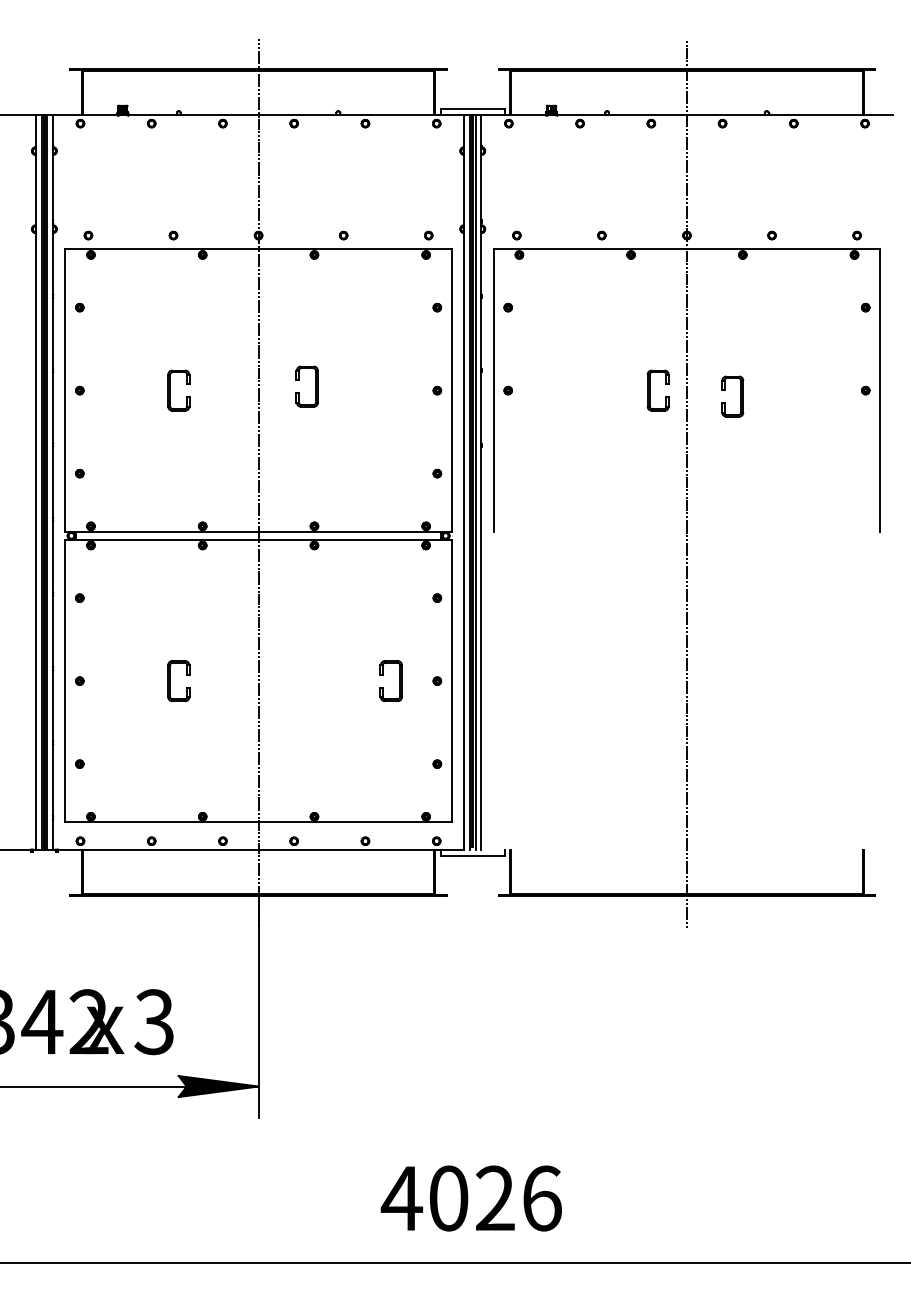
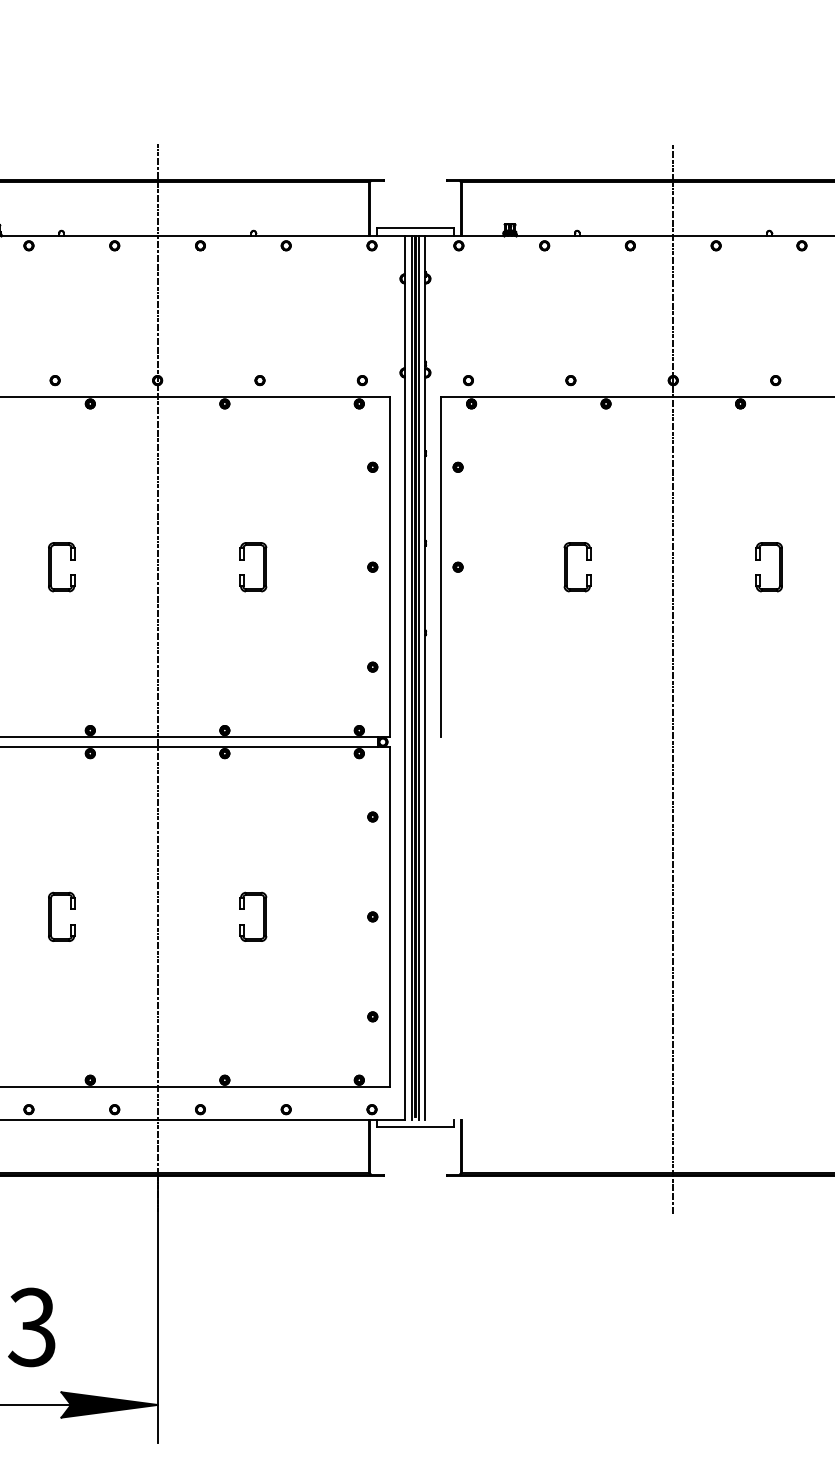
part: (315, 386) -> (263, 567), moved
part: (650, 390) -> (567, 567), moved
part: (740, 396) -> (778, 567), moved
part: (399, 681) -> (263, 917), moved

